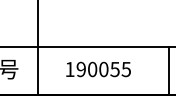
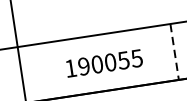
text: (98, 69) -> (104, 63), moved
line: (168, 70) -> (174, 51), solid -> dashed

